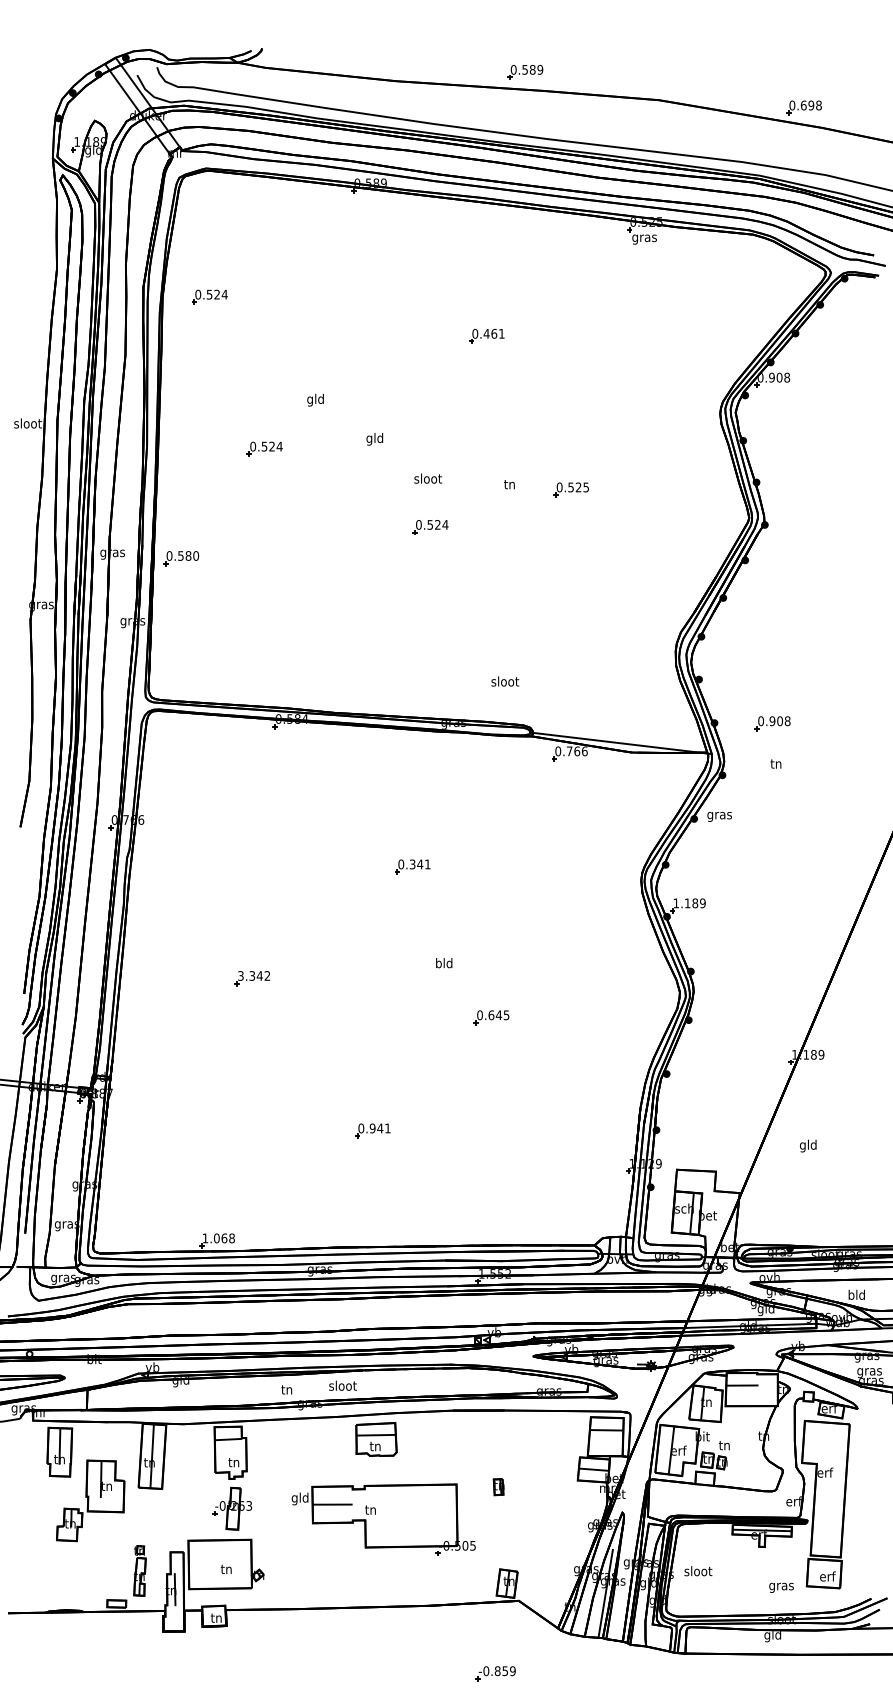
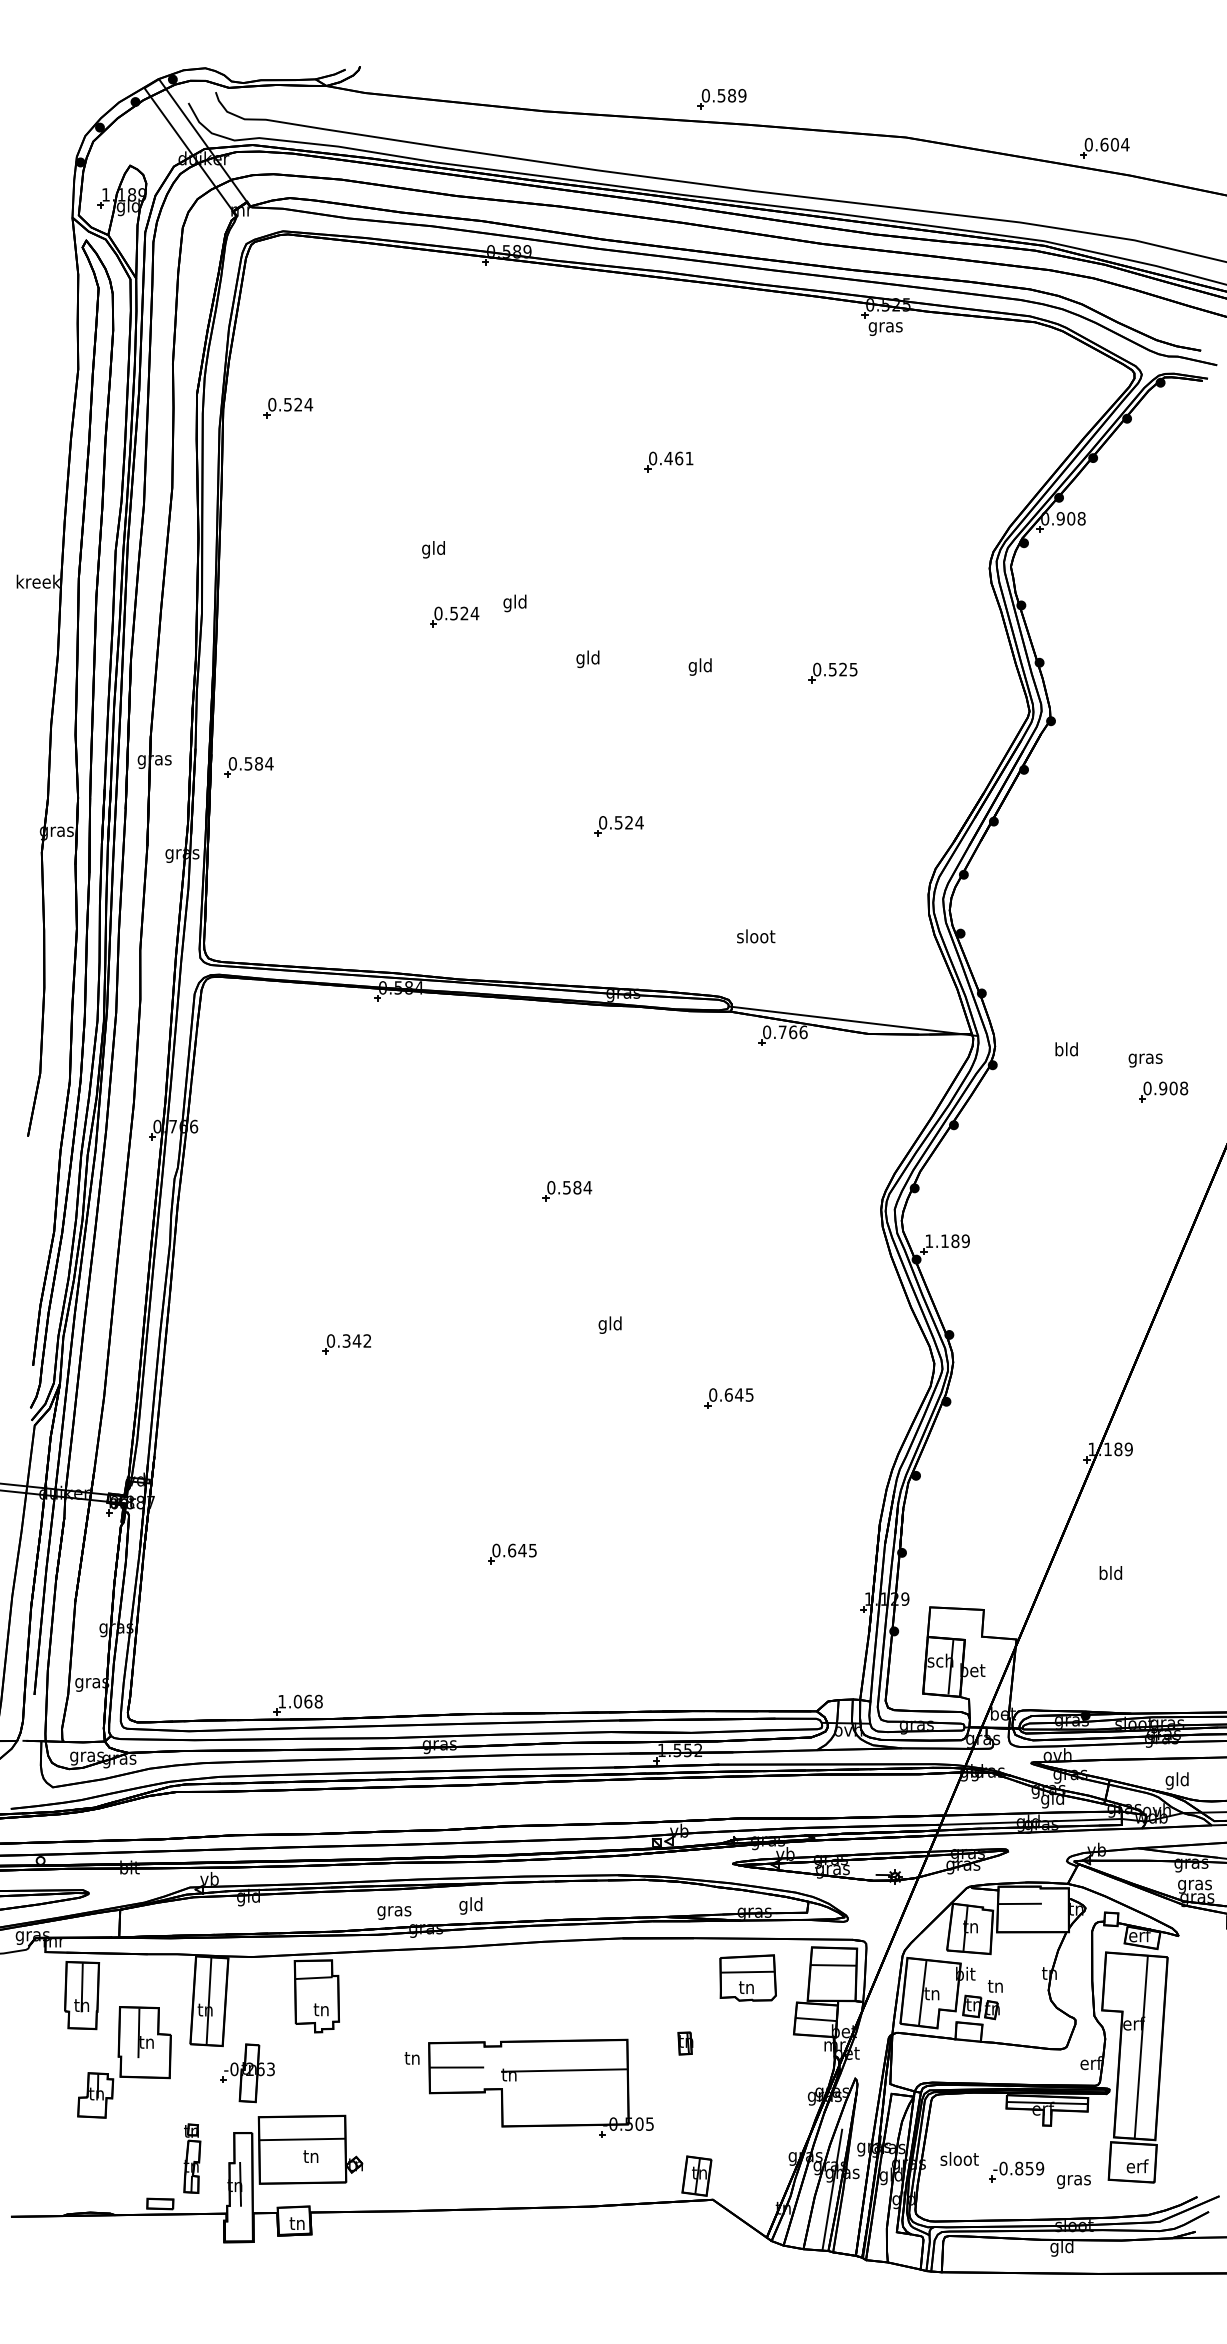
text: (815, 105) -> (1120, 144), 0.698 -> 0.604
text: (27, 423) -> (37, 581), sloot -> kreek
part: (264, 448) -> (454, 616), moved
text: (428, 479) -> (588, 658), sloot -> gld
text: (509, 485) -> (700, 666), tn -> gld
part: (570, 489) -> (832, 672), moved
part: (430, 527) -> (618, 826), moved
text: (196, 555) -> (269, 763), 0.580 -> 0.584
text: (505, 681) -> (756, 936), moved
part: (772, 723) -> (1163, 1091), moved
text: (776, 763) -> (1067, 1049), tn -> bld
text: (719, 816) -> (1145, 1059), moved
text: (420, 864) -> (577, 1187), 0.341 -> 0.584
text: (438, 964) -> (602, 1325), bld -> gld
text: (240, 975) -> (330, 1340), 3.342 -> 0.342
part: (491, 1017) -> (728, 1398), moved
text: (379, 1128) -> (521, 1550), 0.941 -> 0.645
text: (802, 1145) -> (1102, 1573), gld -> bld
text: (851, 1295) -> (1170, 1780), bld -> gld
text: (342, 1386) -> (470, 1905), sloot -> gld
text: (286, 1391) -> (393, 1912), tn -> gras
part: (376, 1439) -> (748, 1978), moved
text: (679, 1450) -> (933, 1993), erf -> tn
line: (830, 1489) -> (1141, 2046), added
text: (299, 1498) -> (411, 2059), gld -> tn
line: (410, 1506) -> (564, 2070), added
part: (231, 1508) -> (246, 2072), moved
line: (220, 1556) -> (302, 2138), added
part: (495, 1673) -> (1016, 2171), moved

